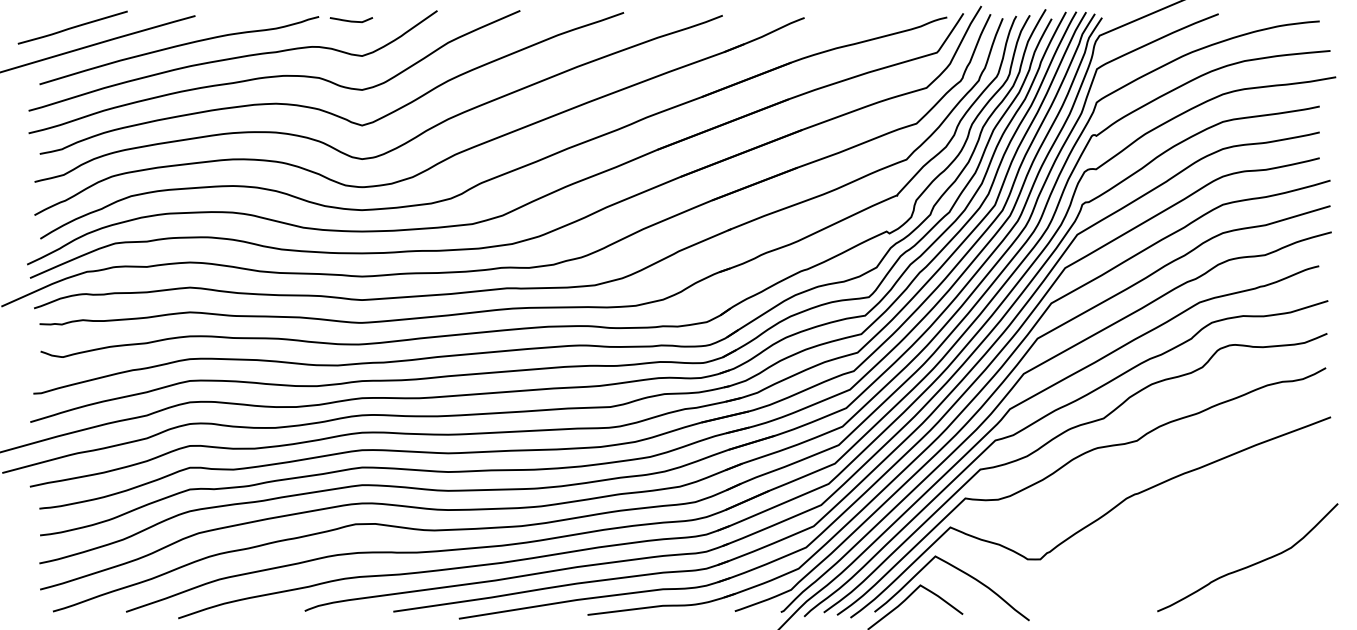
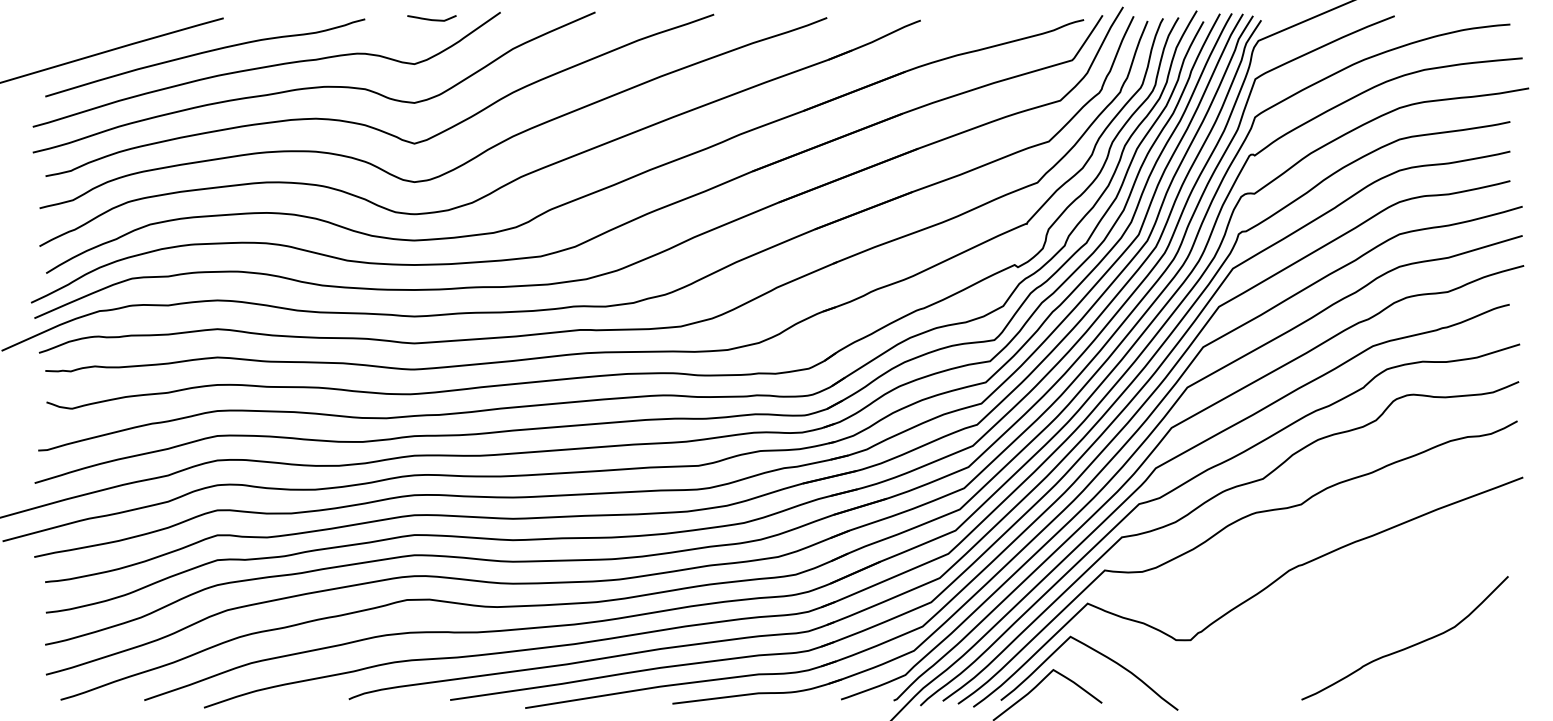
curve: (351, 20) -> (432, 18), moved
line: (72, 27) -> (82, 31), removed
curve: (1251, 564) -> (1409, 646), moved

